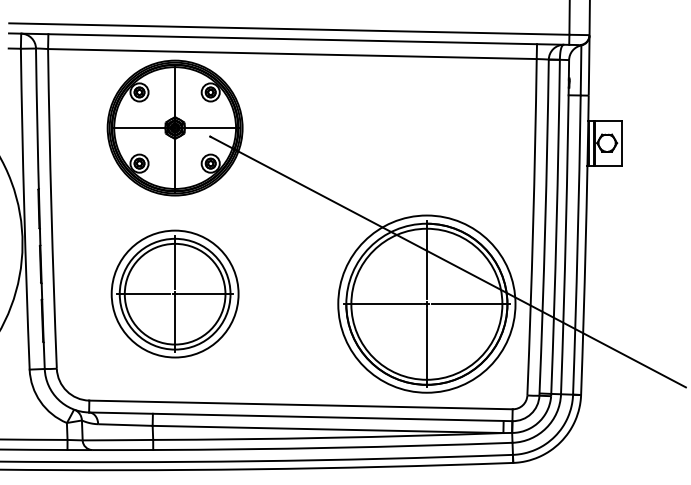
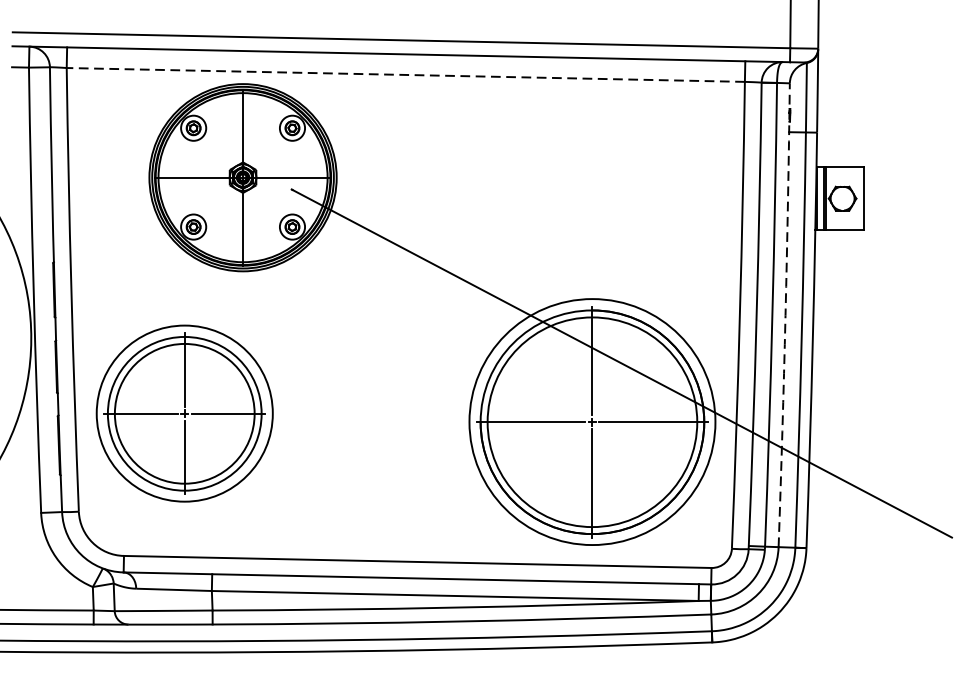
line: (291, 54) -> (404, 75), solid -> dashed
arc: (566, 227) -> (786, 315), solid -> dashed
part: (174, 293) -> (183, 412), moved

